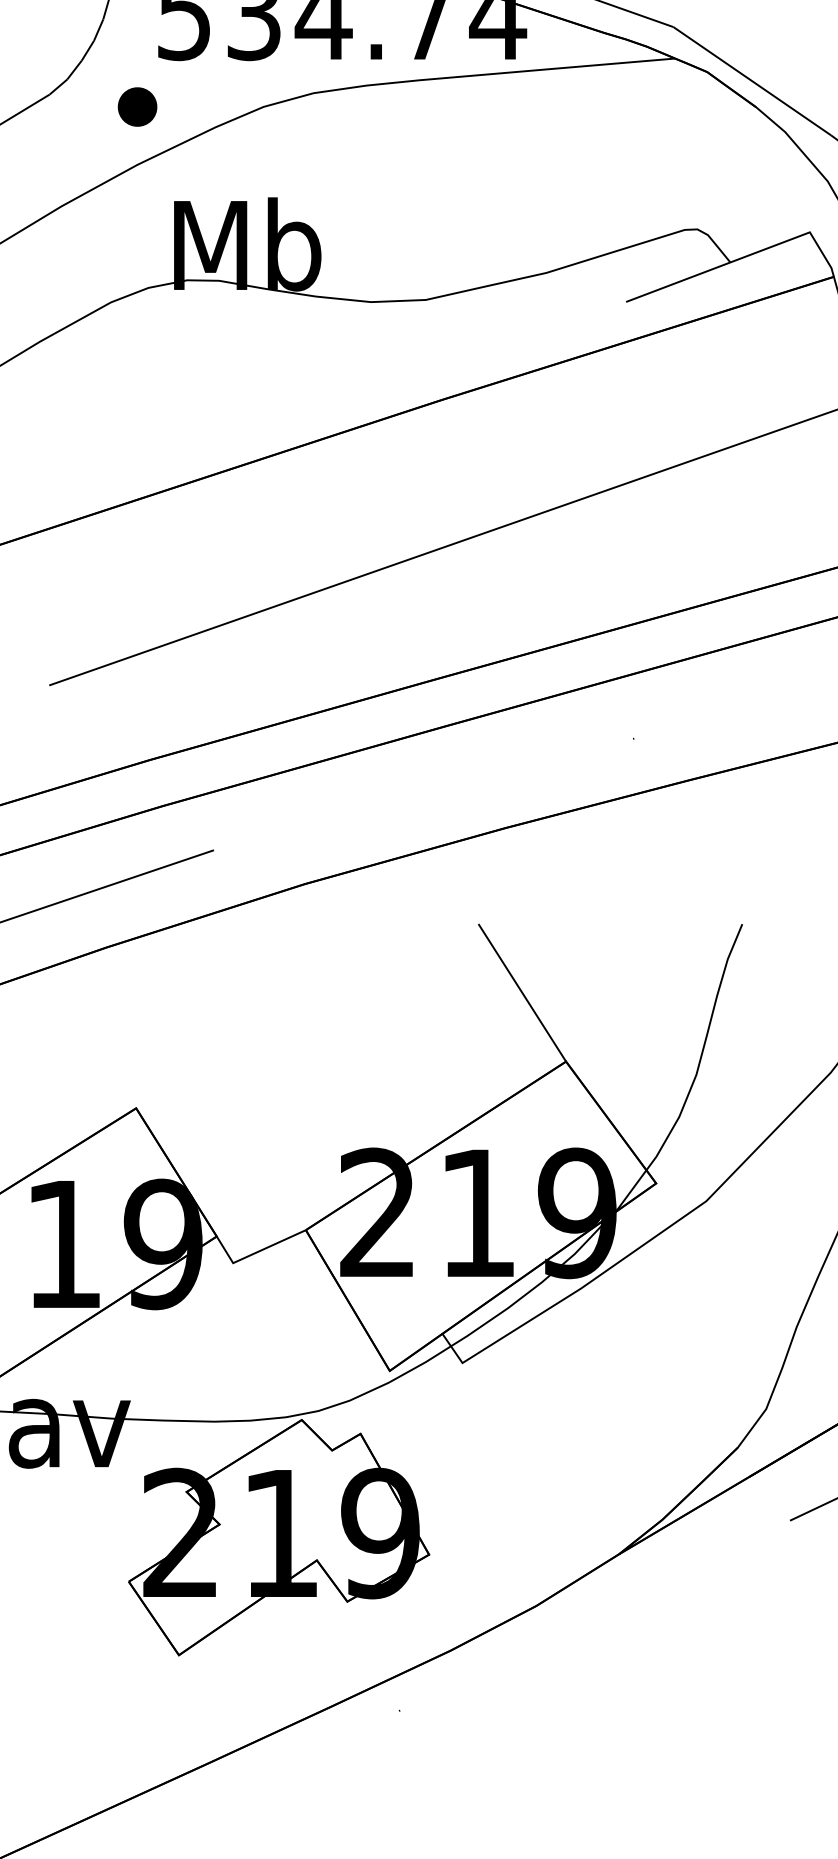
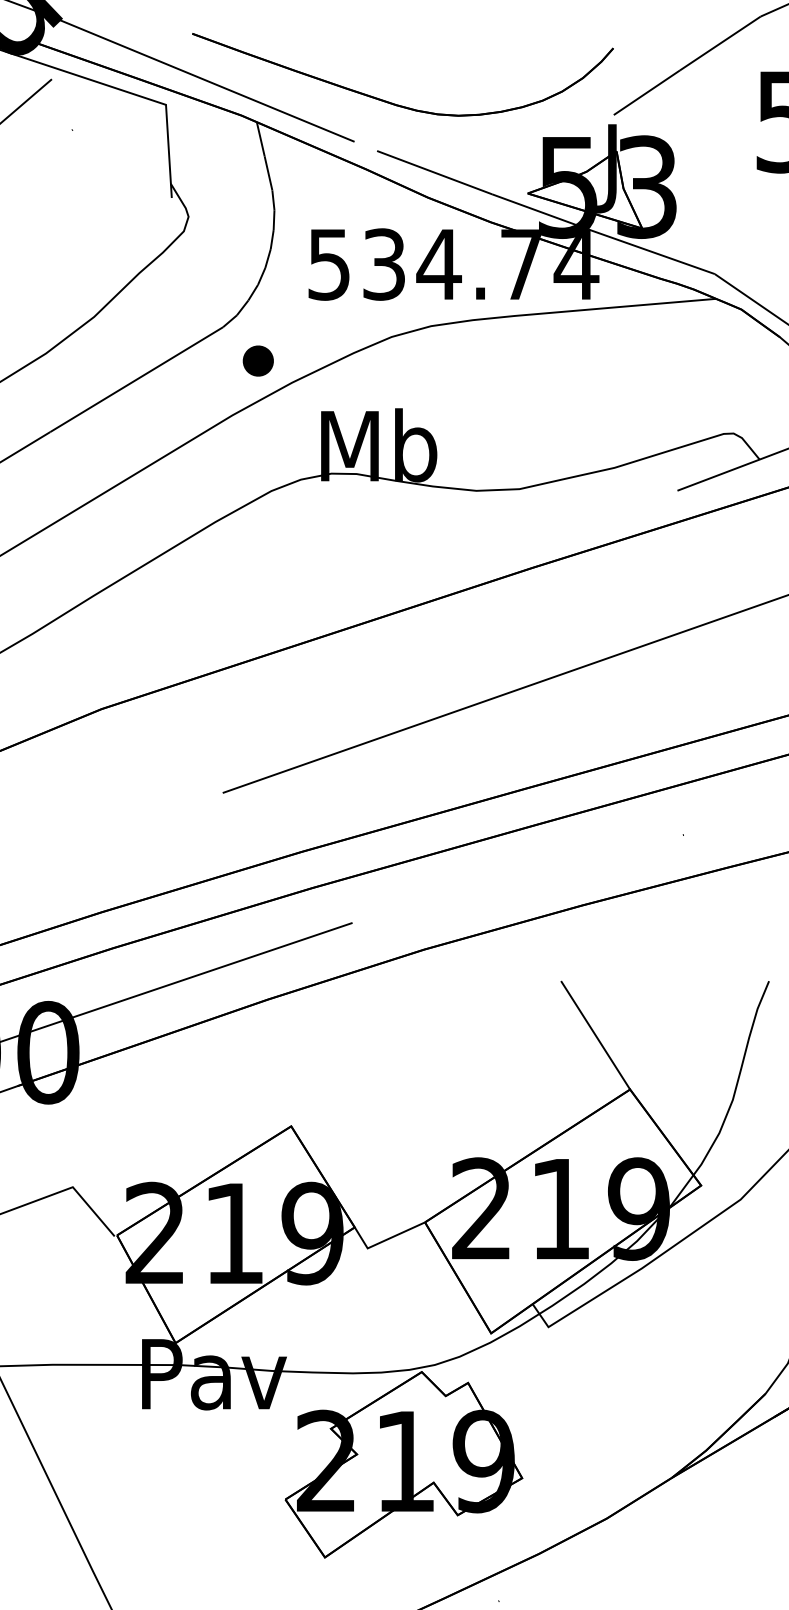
part: (136, 106) -> (257, 360), moved

